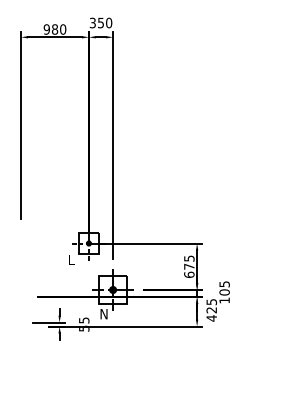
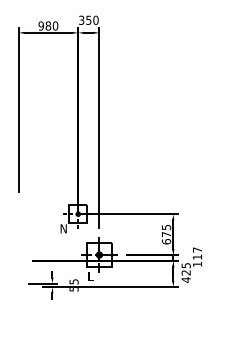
text: (72, 259) -> (63, 228), L -> N
text: (224, 288) -> (197, 253), 105 -> 117
text: (104, 313) -> (91, 275), N -> L

